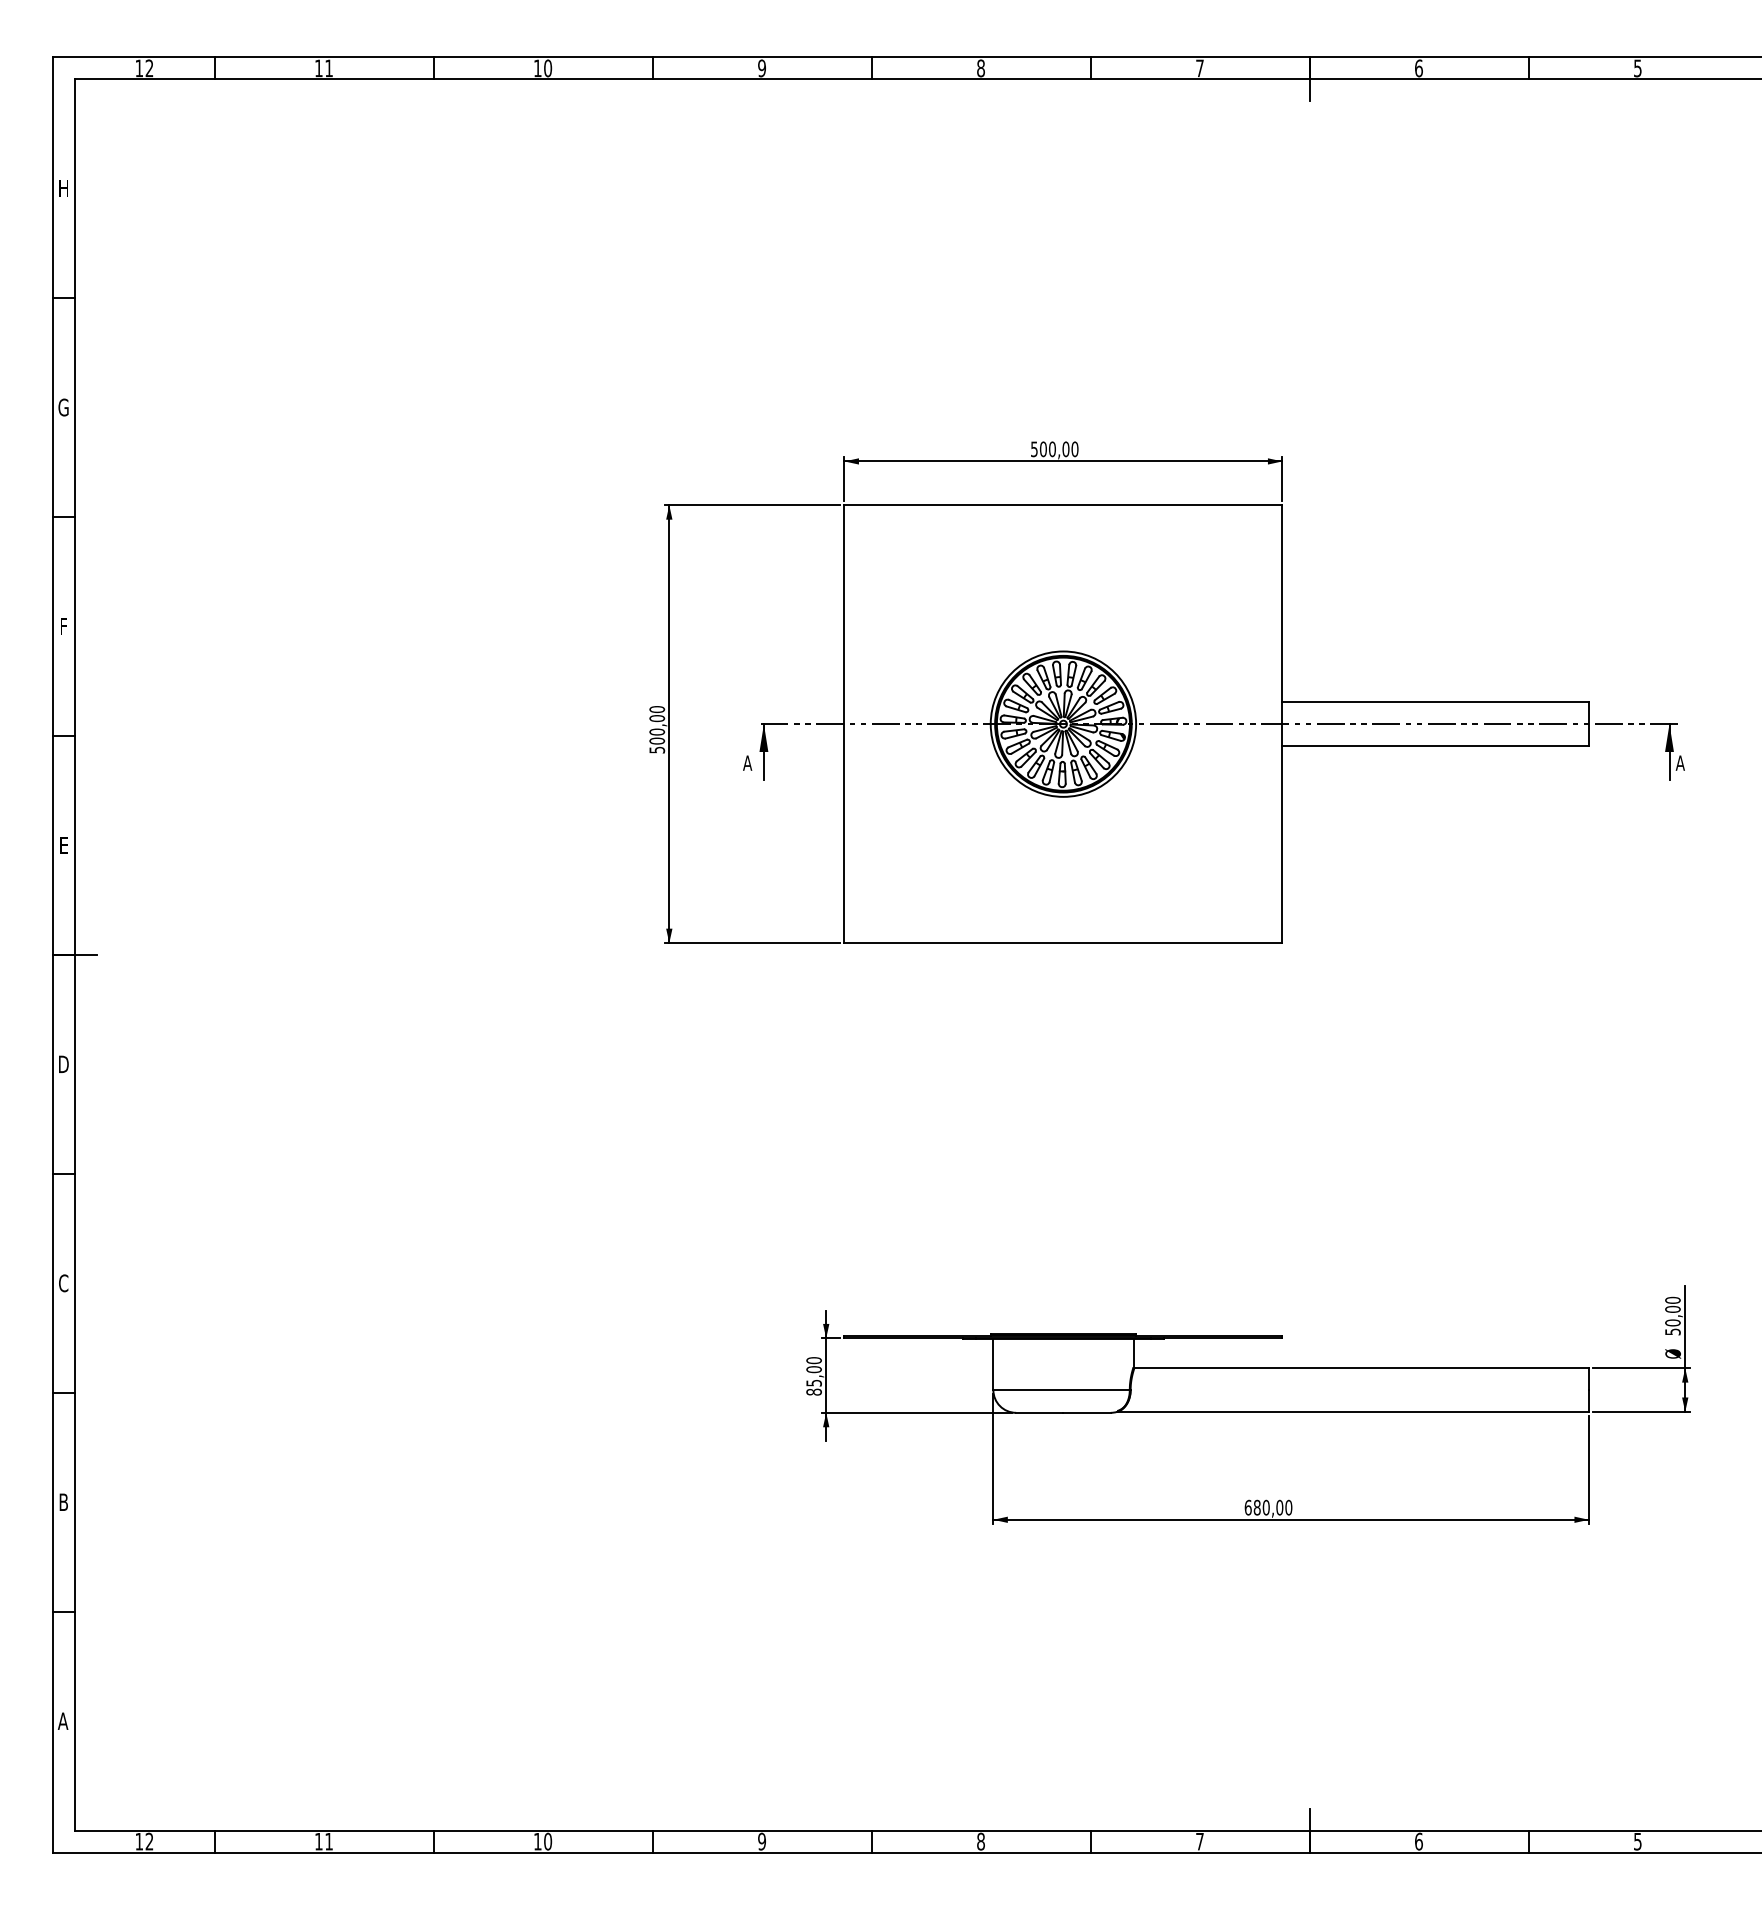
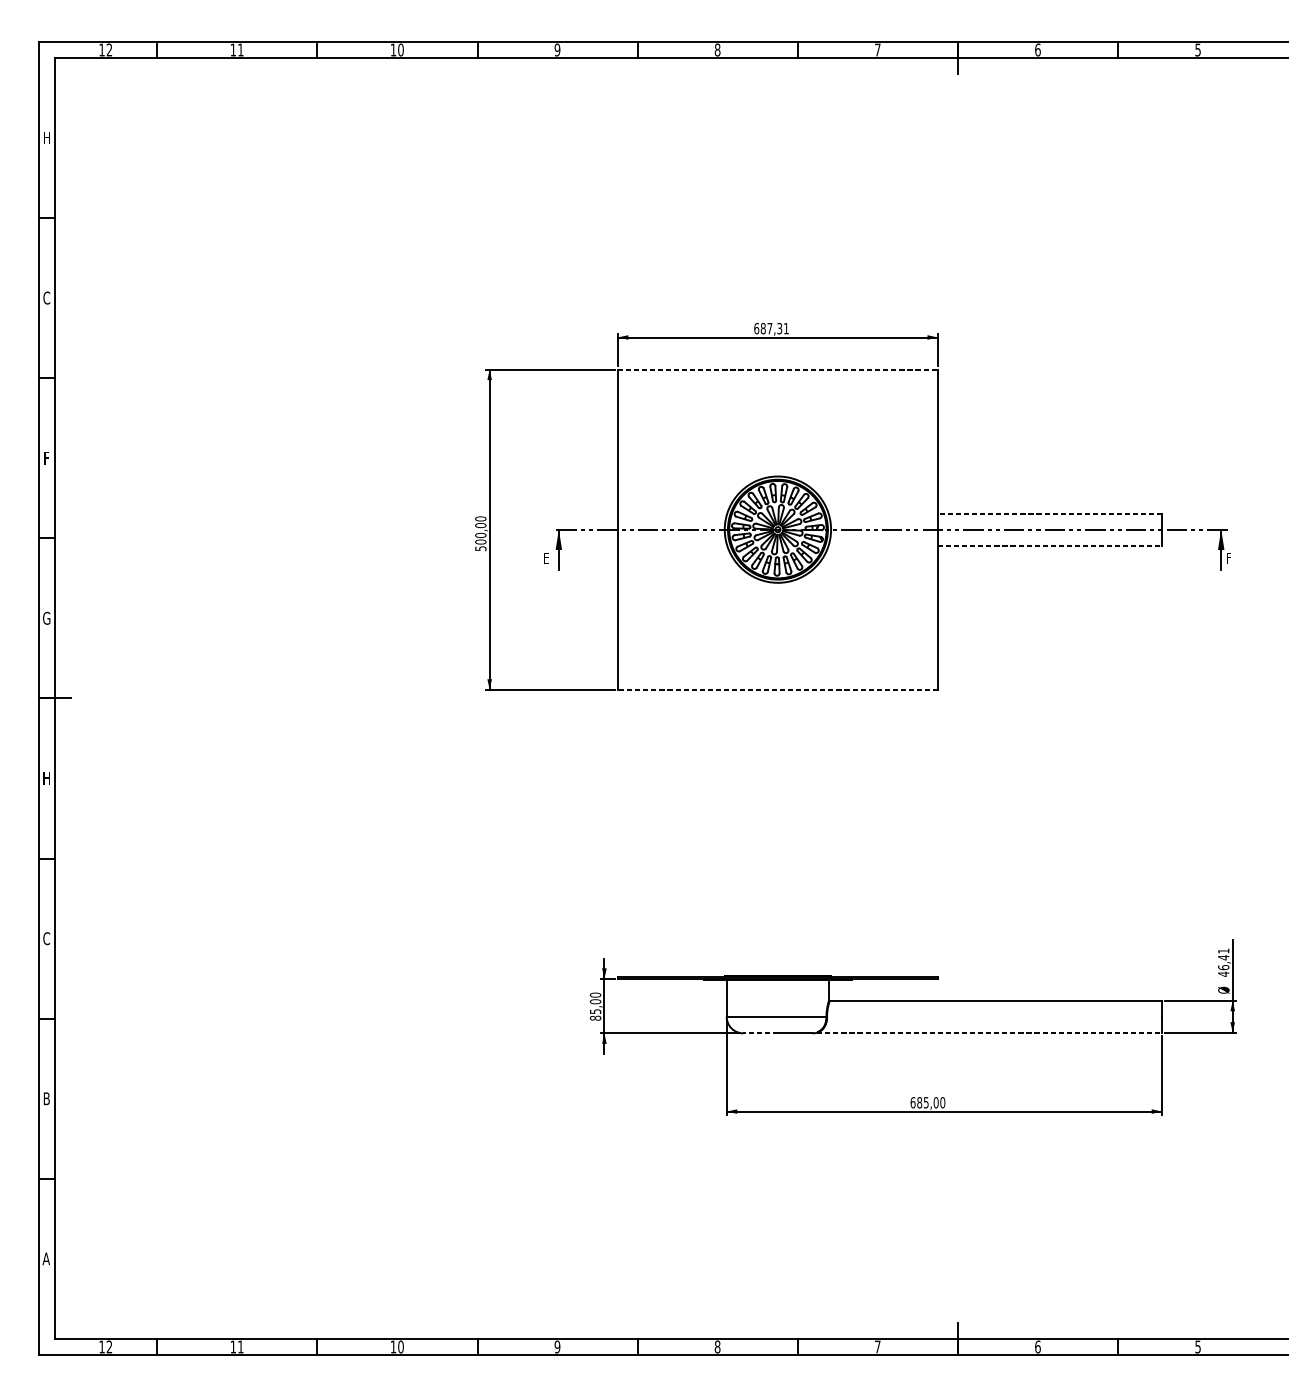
text: (63, 407) -> (46, 298), G -> C
text: (1054, 449) -> (771, 328), 500,00 -> 687,31
line: (1063, 505) -> (777, 369), solid -> dashed
line: (1435, 702) -> (1050, 513), solid -> dashed
line: (1436, 746) -> (1050, 546), solid -> dashed
text: (747, 762) -> (546, 557), A -> E
text: (1679, 762) -> (1228, 557), A -> F
text: (63, 845) -> (46, 618), E -> G
line: (1063, 943) -> (777, 690), solid -> dashed
text: (63, 1063) -> (46, 777), D -> H
text: (1672, 1315) -> (1223, 962), 50,00 -> 46,41
line: (1353, 1411) -> (990, 1032), solid -> dashed
line: (1039, 1412) -> (760, 1033), solid -> dashed
text: (1265, 1507) -> (925, 1102), 680,00 -> 685,00

